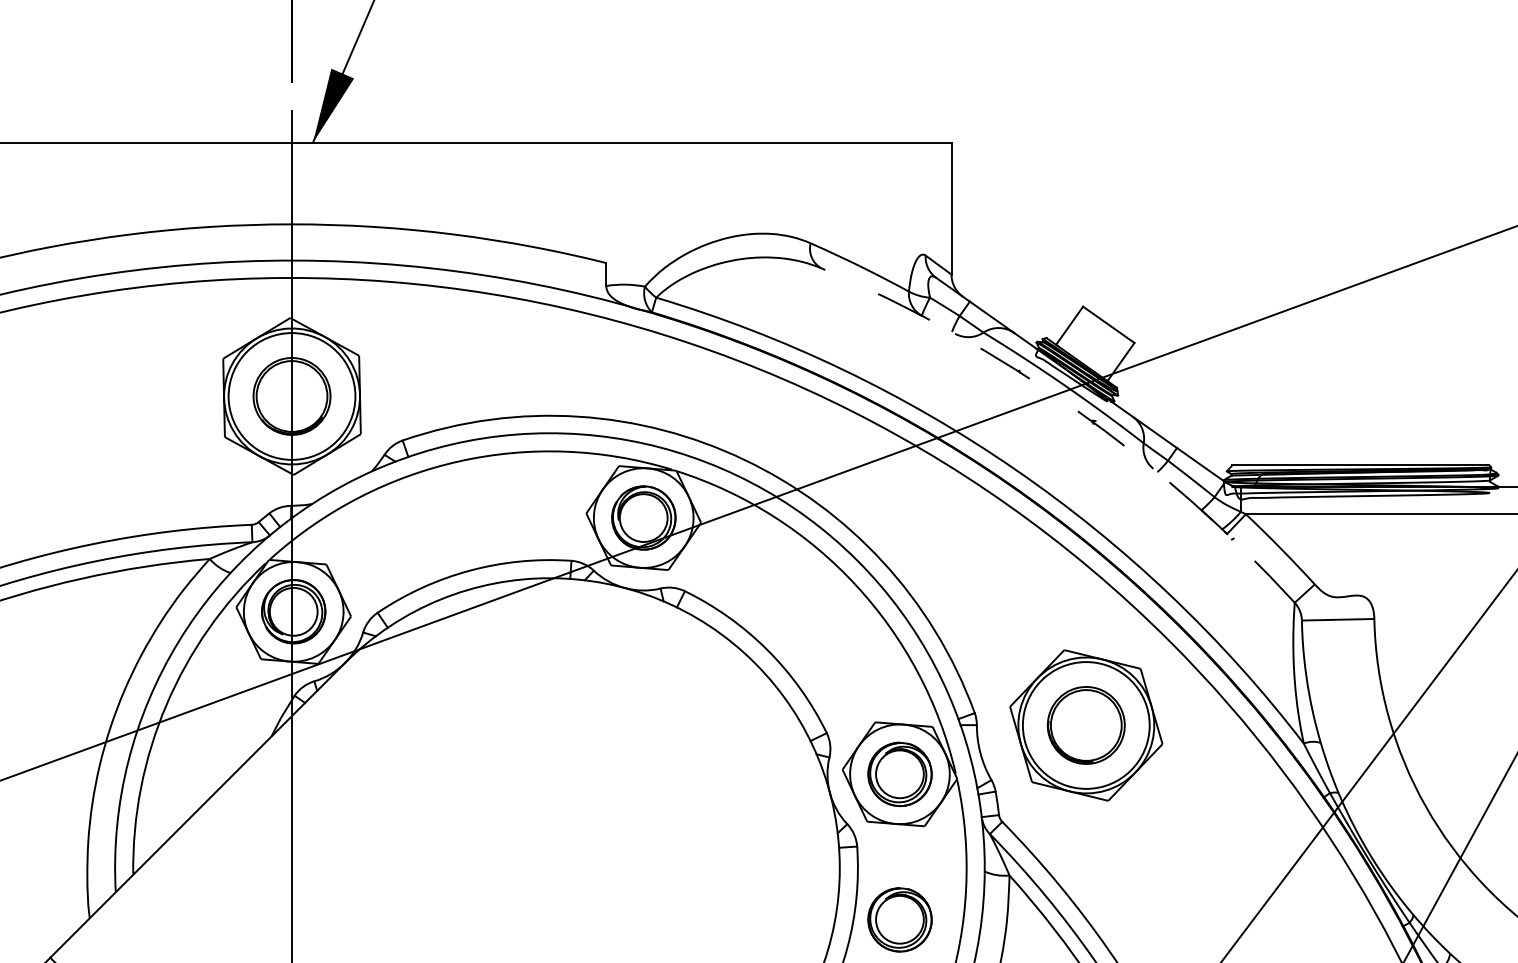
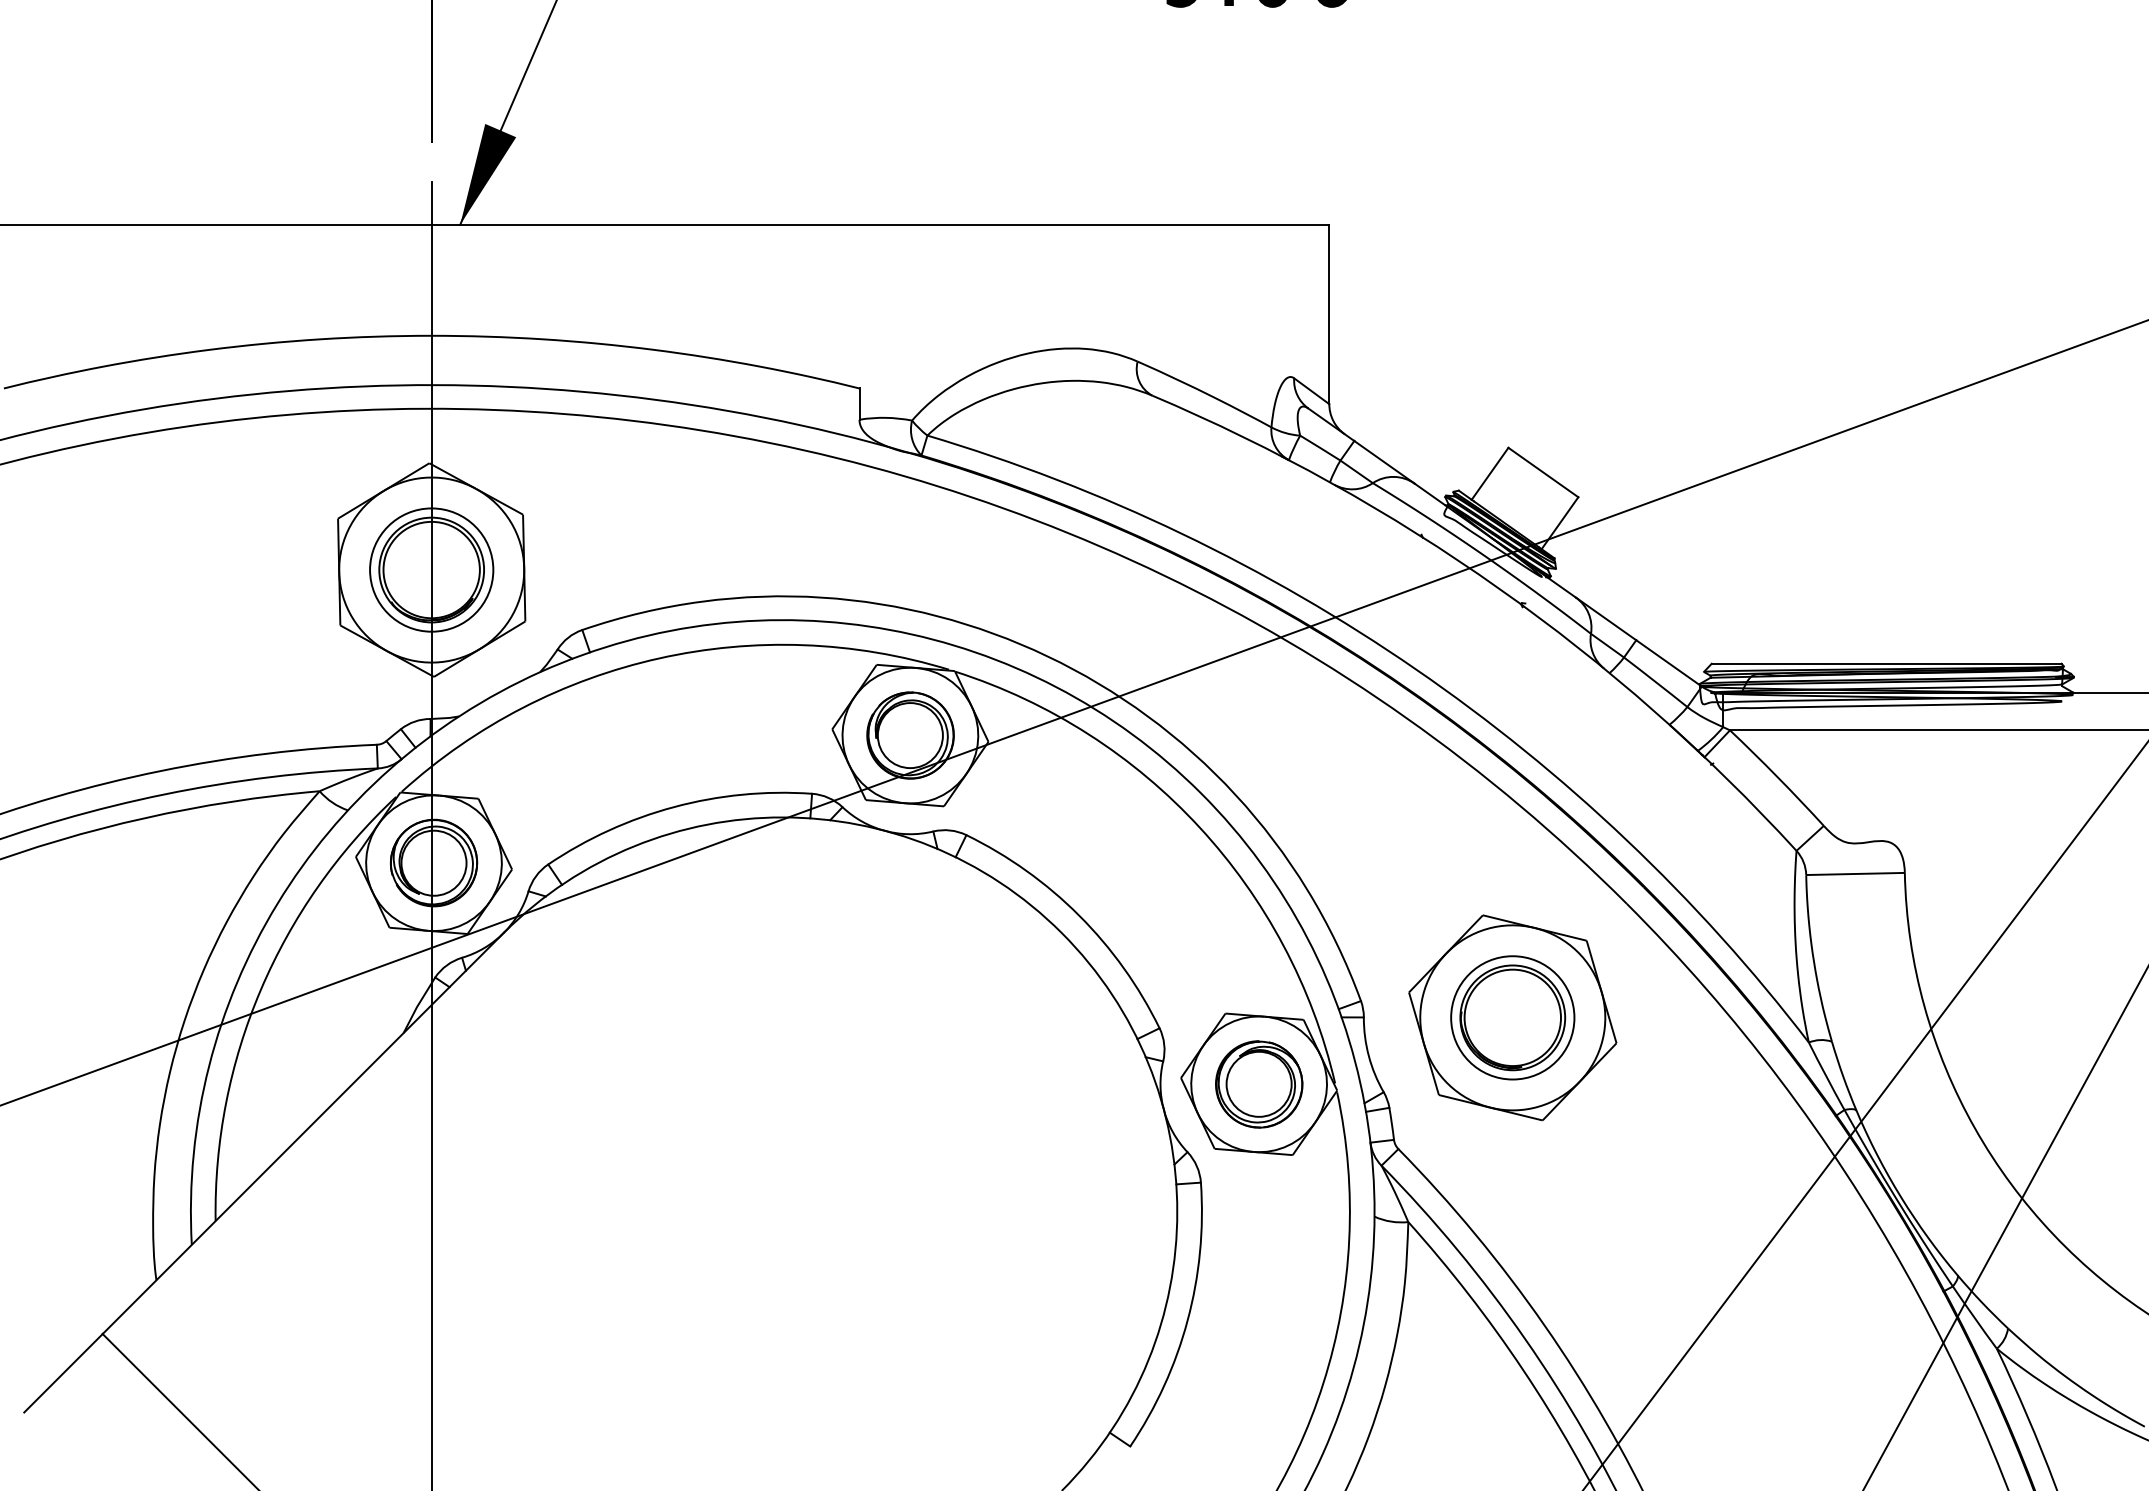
circle: (291, 396) -> (431, 569), size x0.71
arc: (1075, 410) -> (1498, 588), dashed -> solid
circle: (1086, 725) -> (1512, 1017), size x0.71
part: (900, 919) -> (1259, 1282), removed

